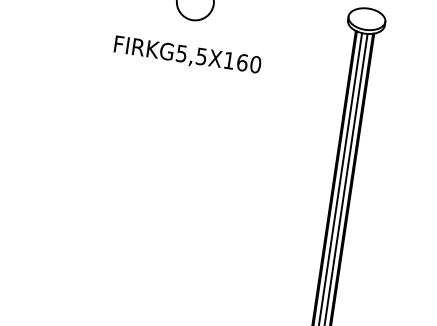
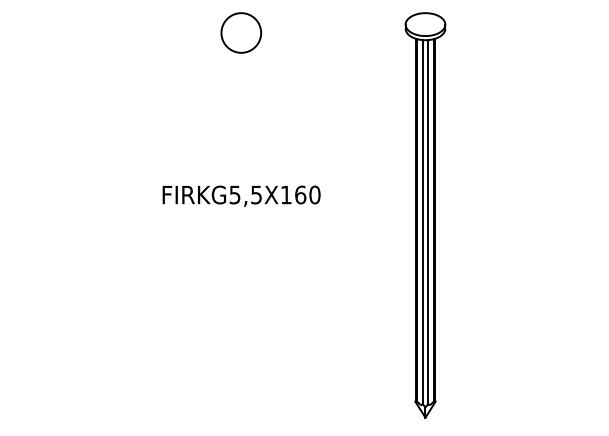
text: (187, 55) -> (241, 195), moved

